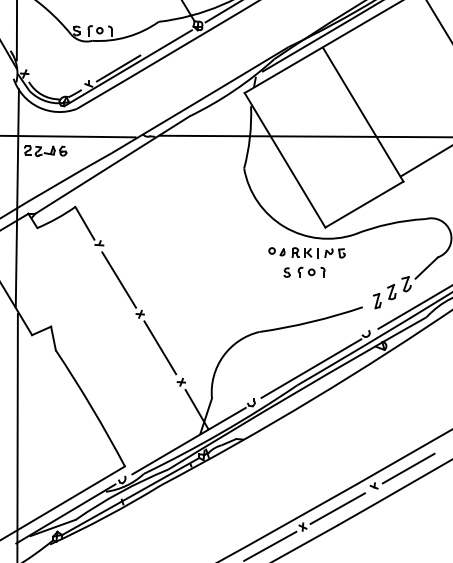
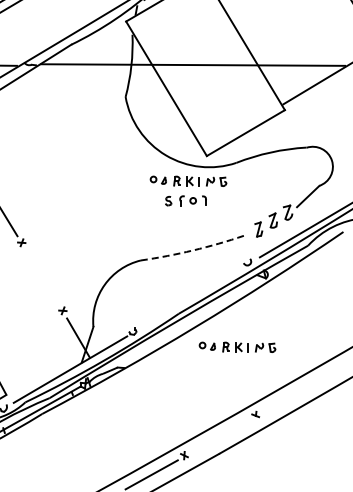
arc: (311, 321) -> (192, 250), solid -> dashed
line: (160, 347) -> (41, 276), removed
line: (311, 368) -> (192, 297), removed
part: (355, 418) -> (236, 347), added
line: (408, 468) -> (289, 397), removed
line: (337, 508) -> (218, 437), removed

